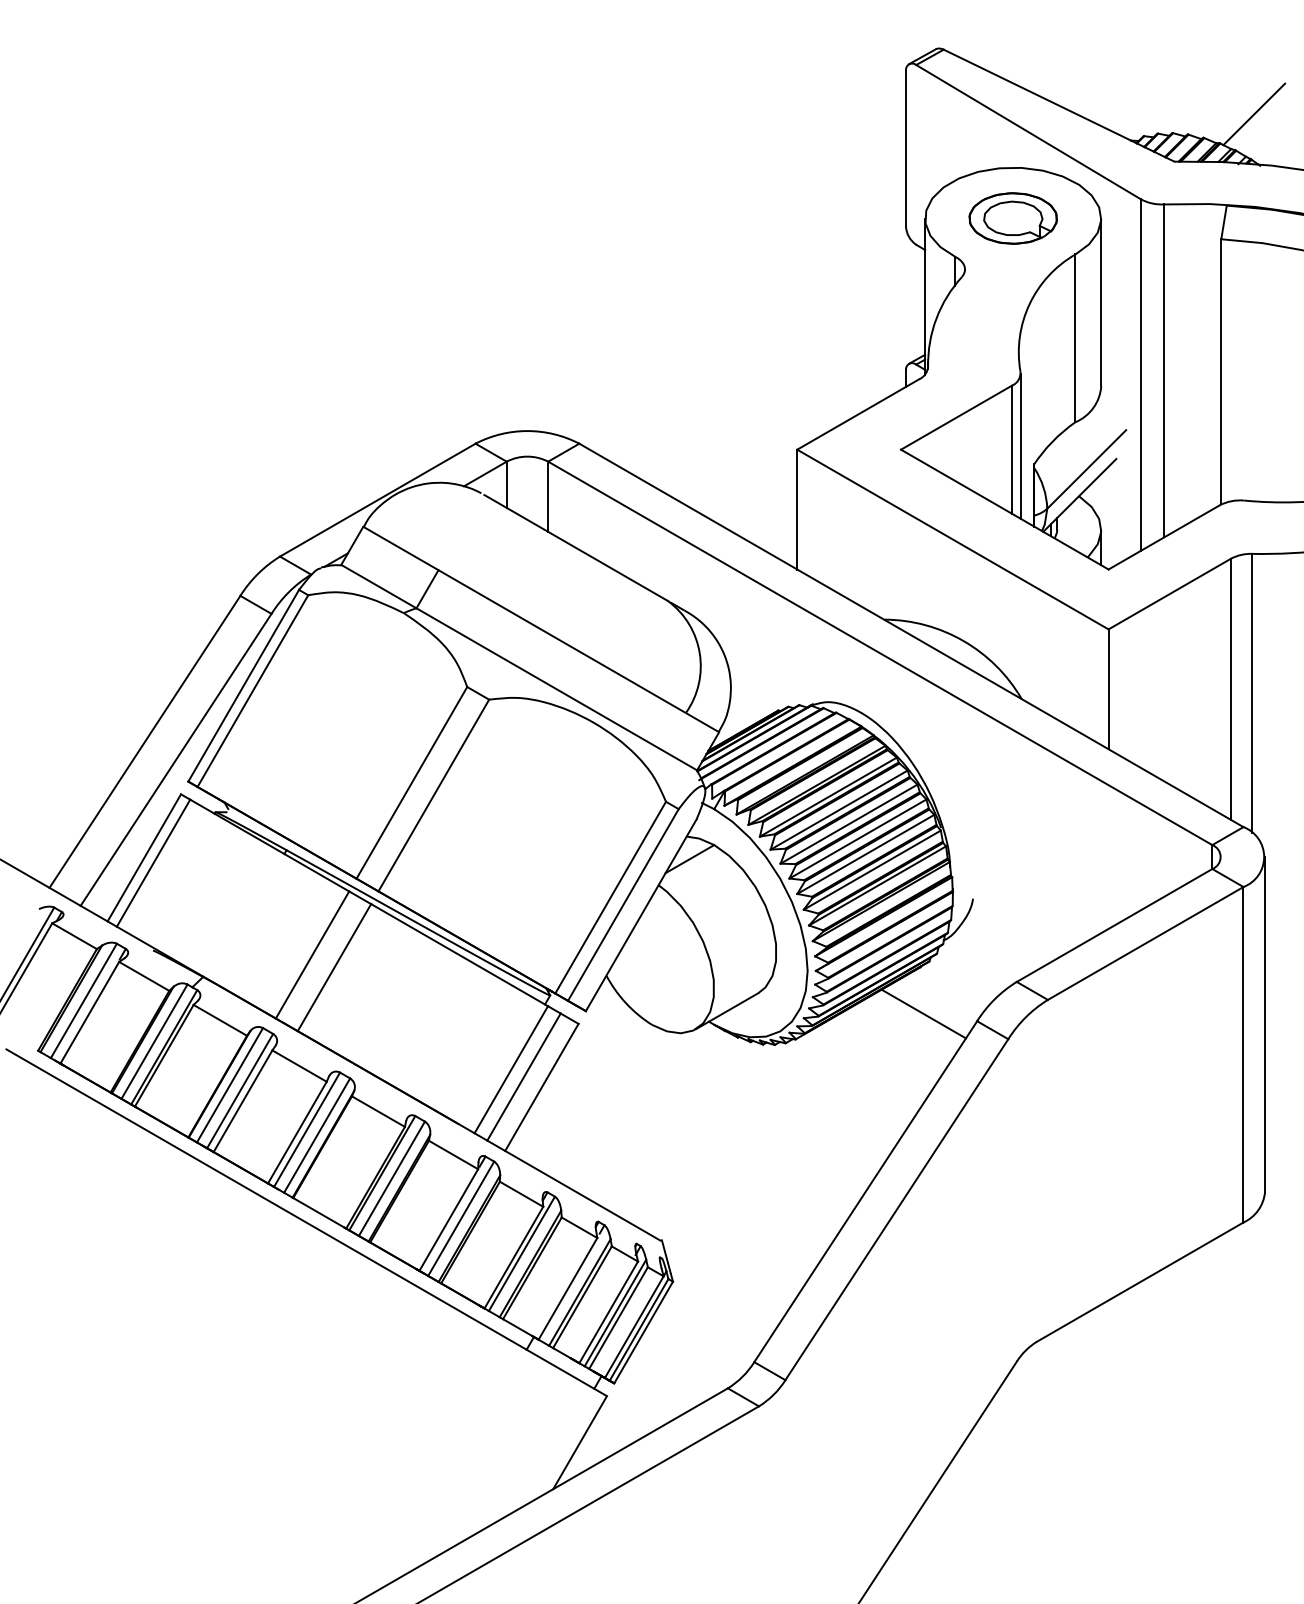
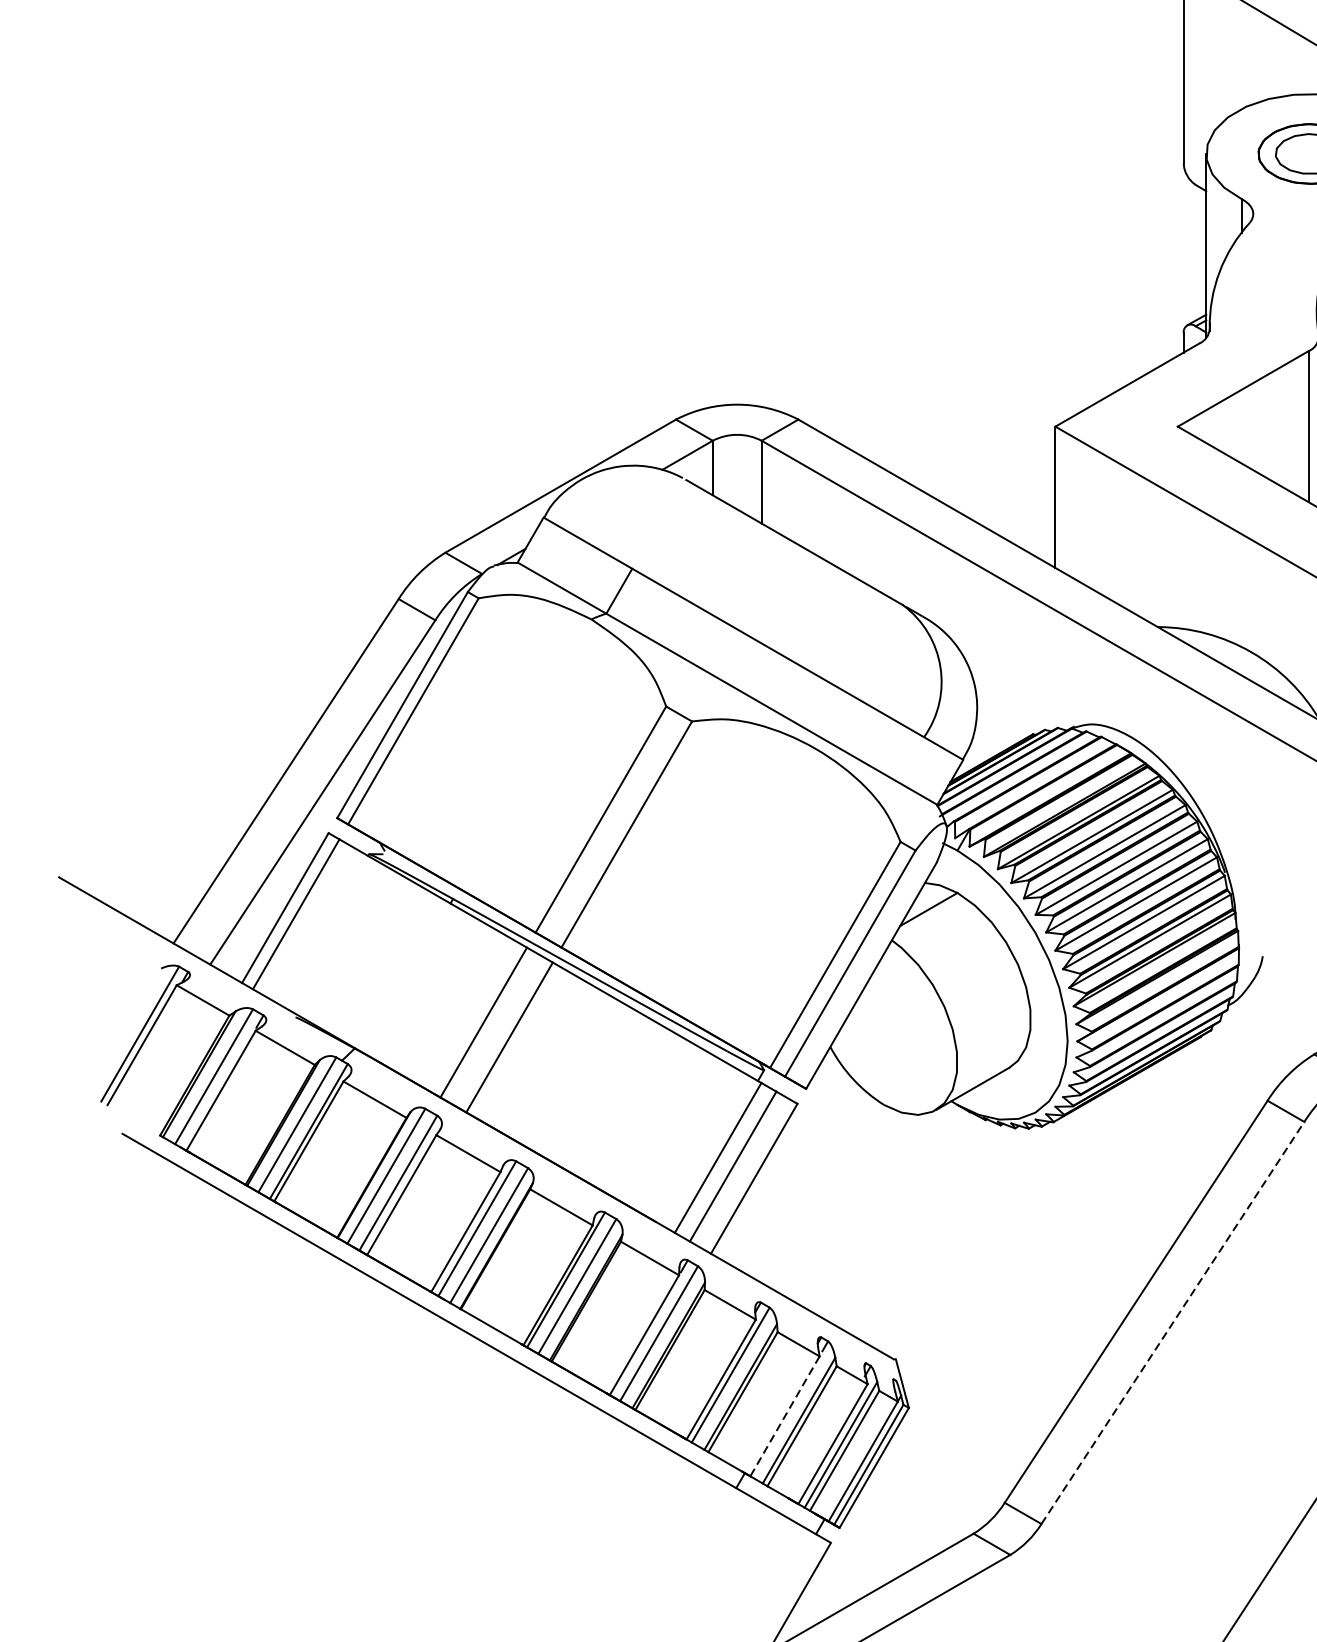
line: (923, 1013) -> (1204, 1091), removed
line: (896, 1209) -> (1172, 1322), solid -> dashed
line: (567, 1288) -> (784, 1415), solid -> dashed

